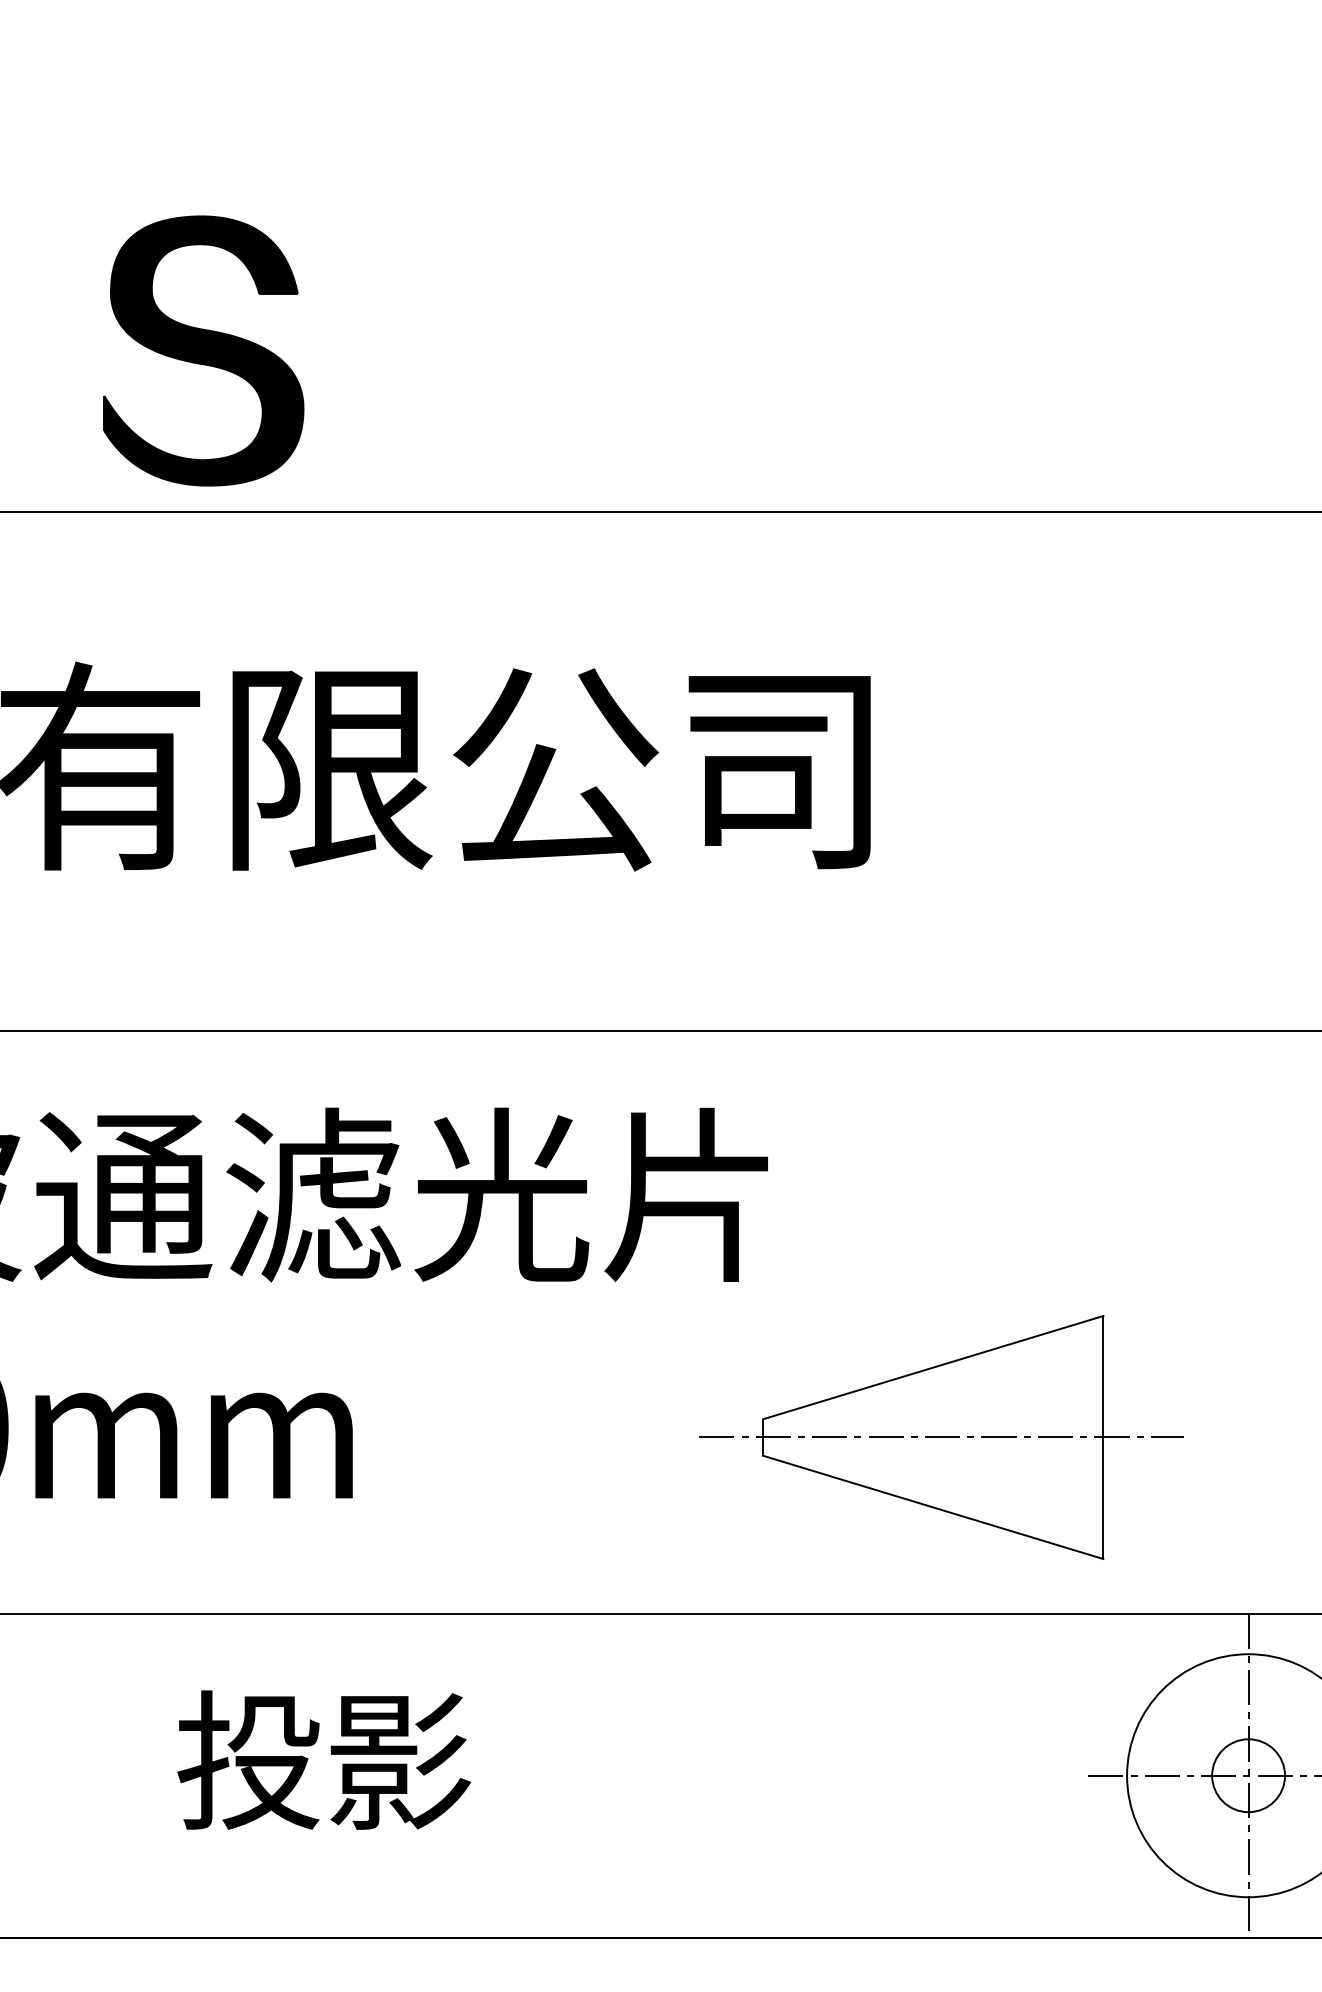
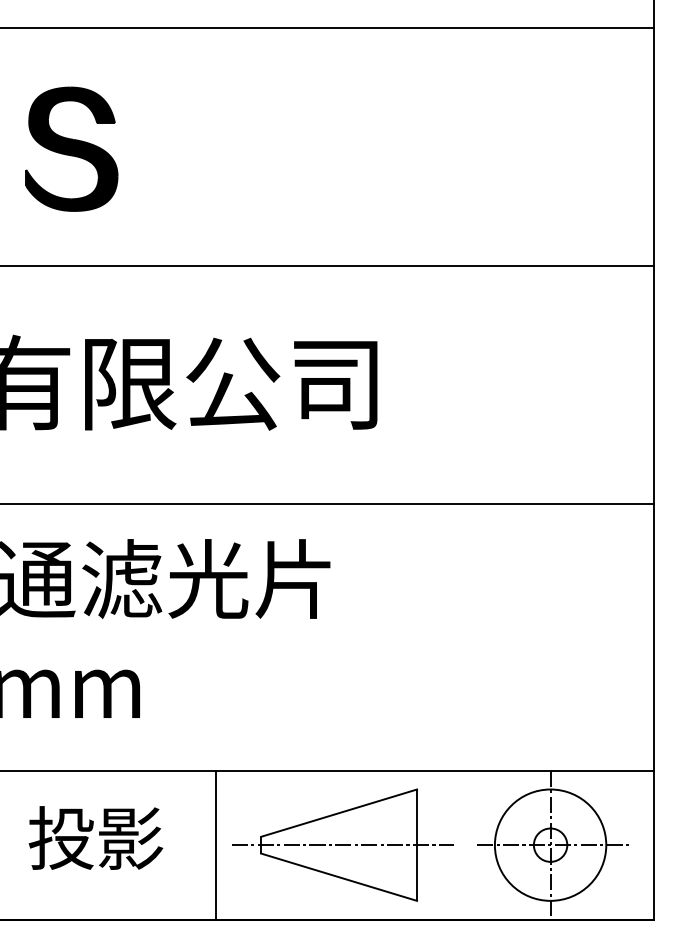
part: (203, 349) -> (71, 148), moved
part: (940, 1435) -> (342, 844), moved
text: (323, 1758) -> (95, 837), moved
line: (519, 1774) -> (216, 844), added

